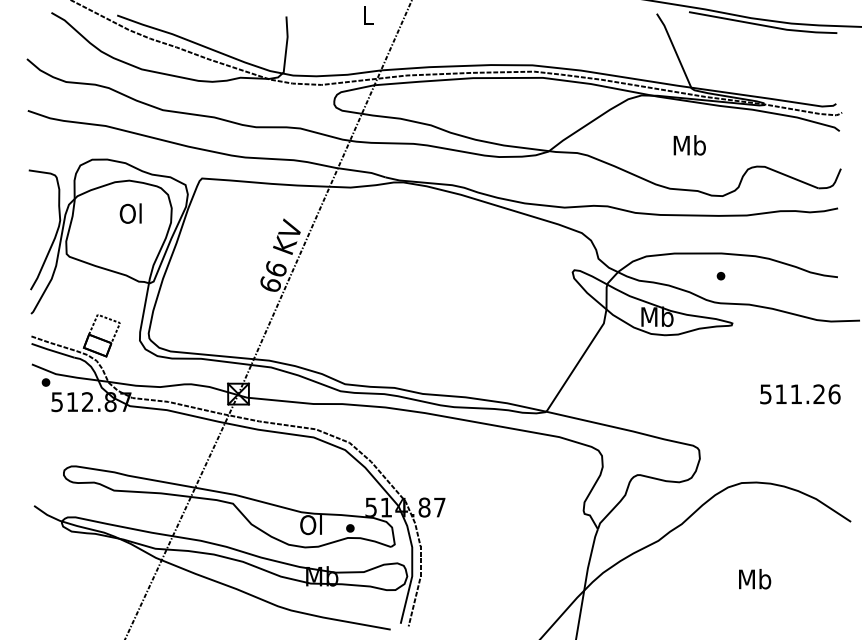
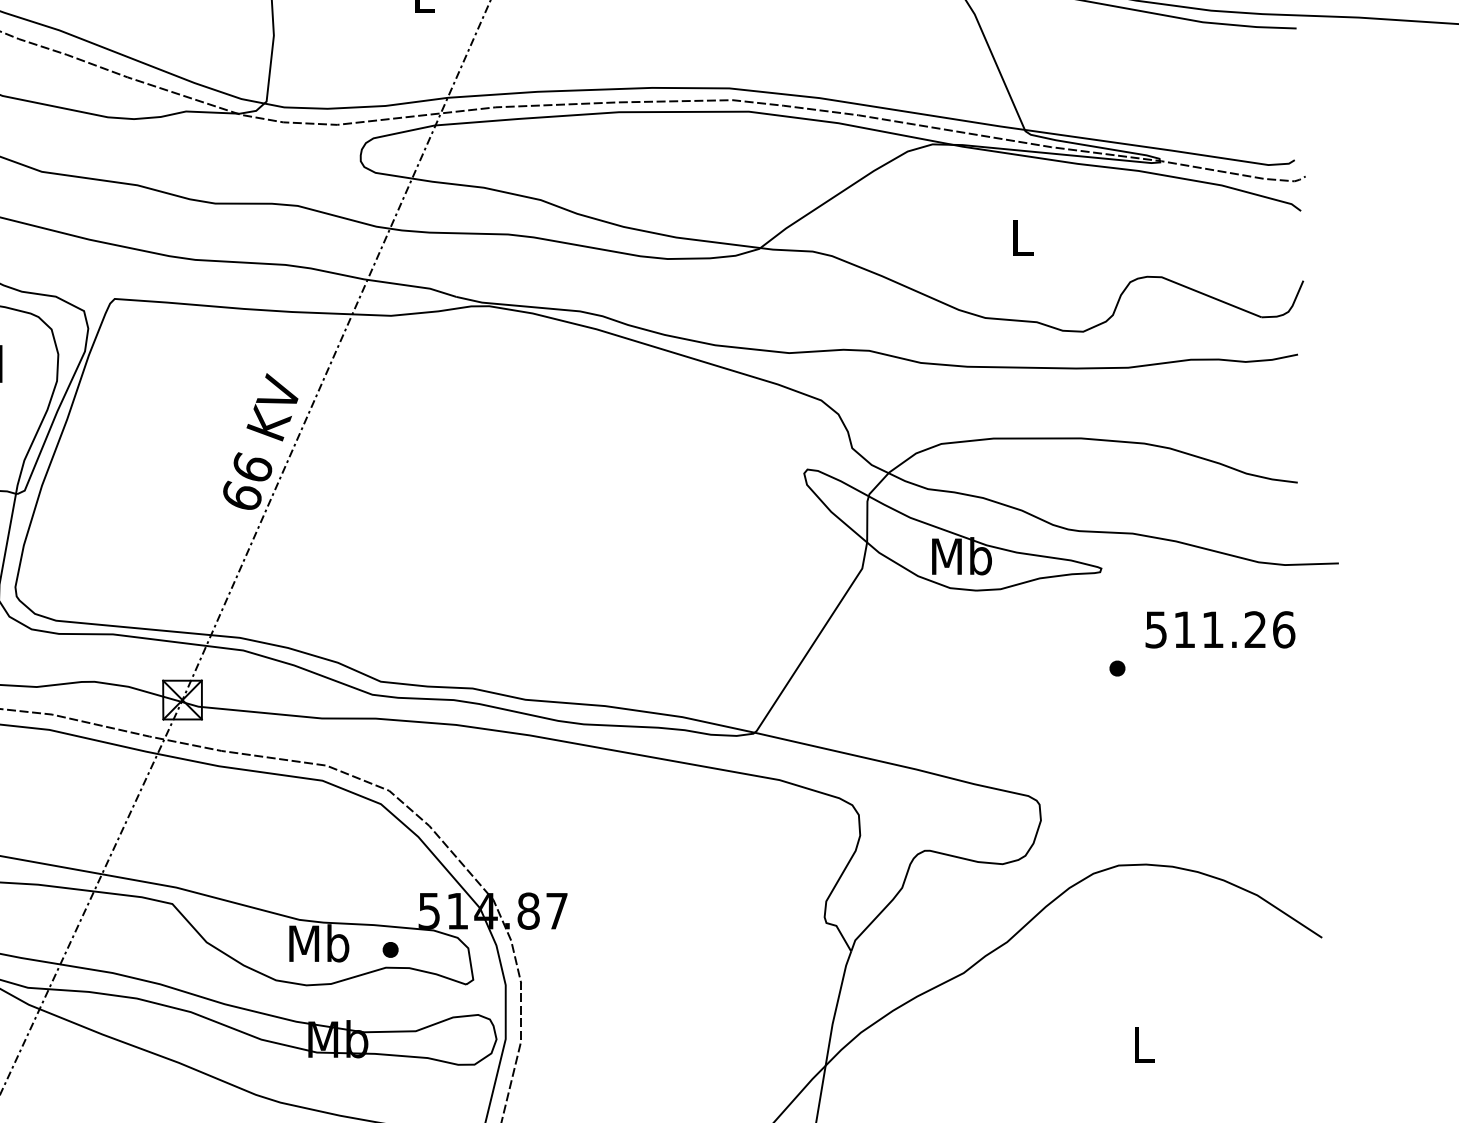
text: (689, 145) -> (1021, 237), Mb -> L
part: (720, 276) -> (1116, 669), moved
text: (800, 394) -> (1220, 630), moved
text: (312, 525) -> (320, 944), Ol -> Mb
text: (755, 579) -> (1144, 1044), Mb -> L

